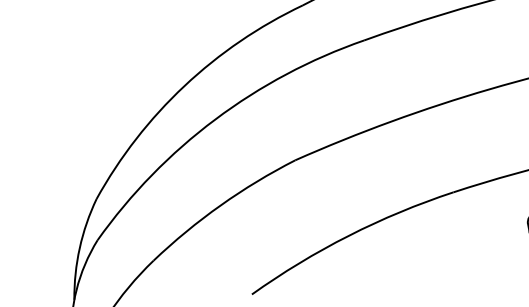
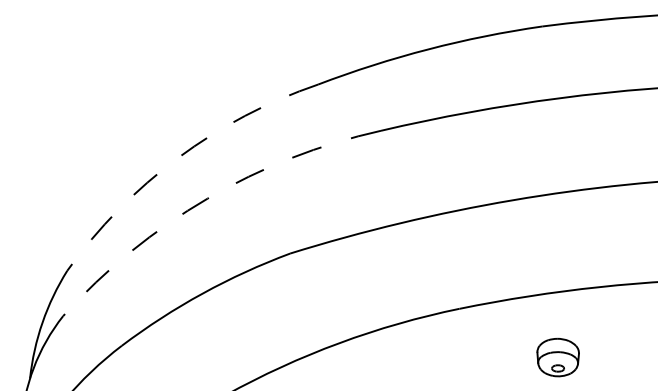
arc: (184, 85) -> (178, 157), solid -> dashed
arc: (215, 119) -> (207, 198), solid -> dashed

